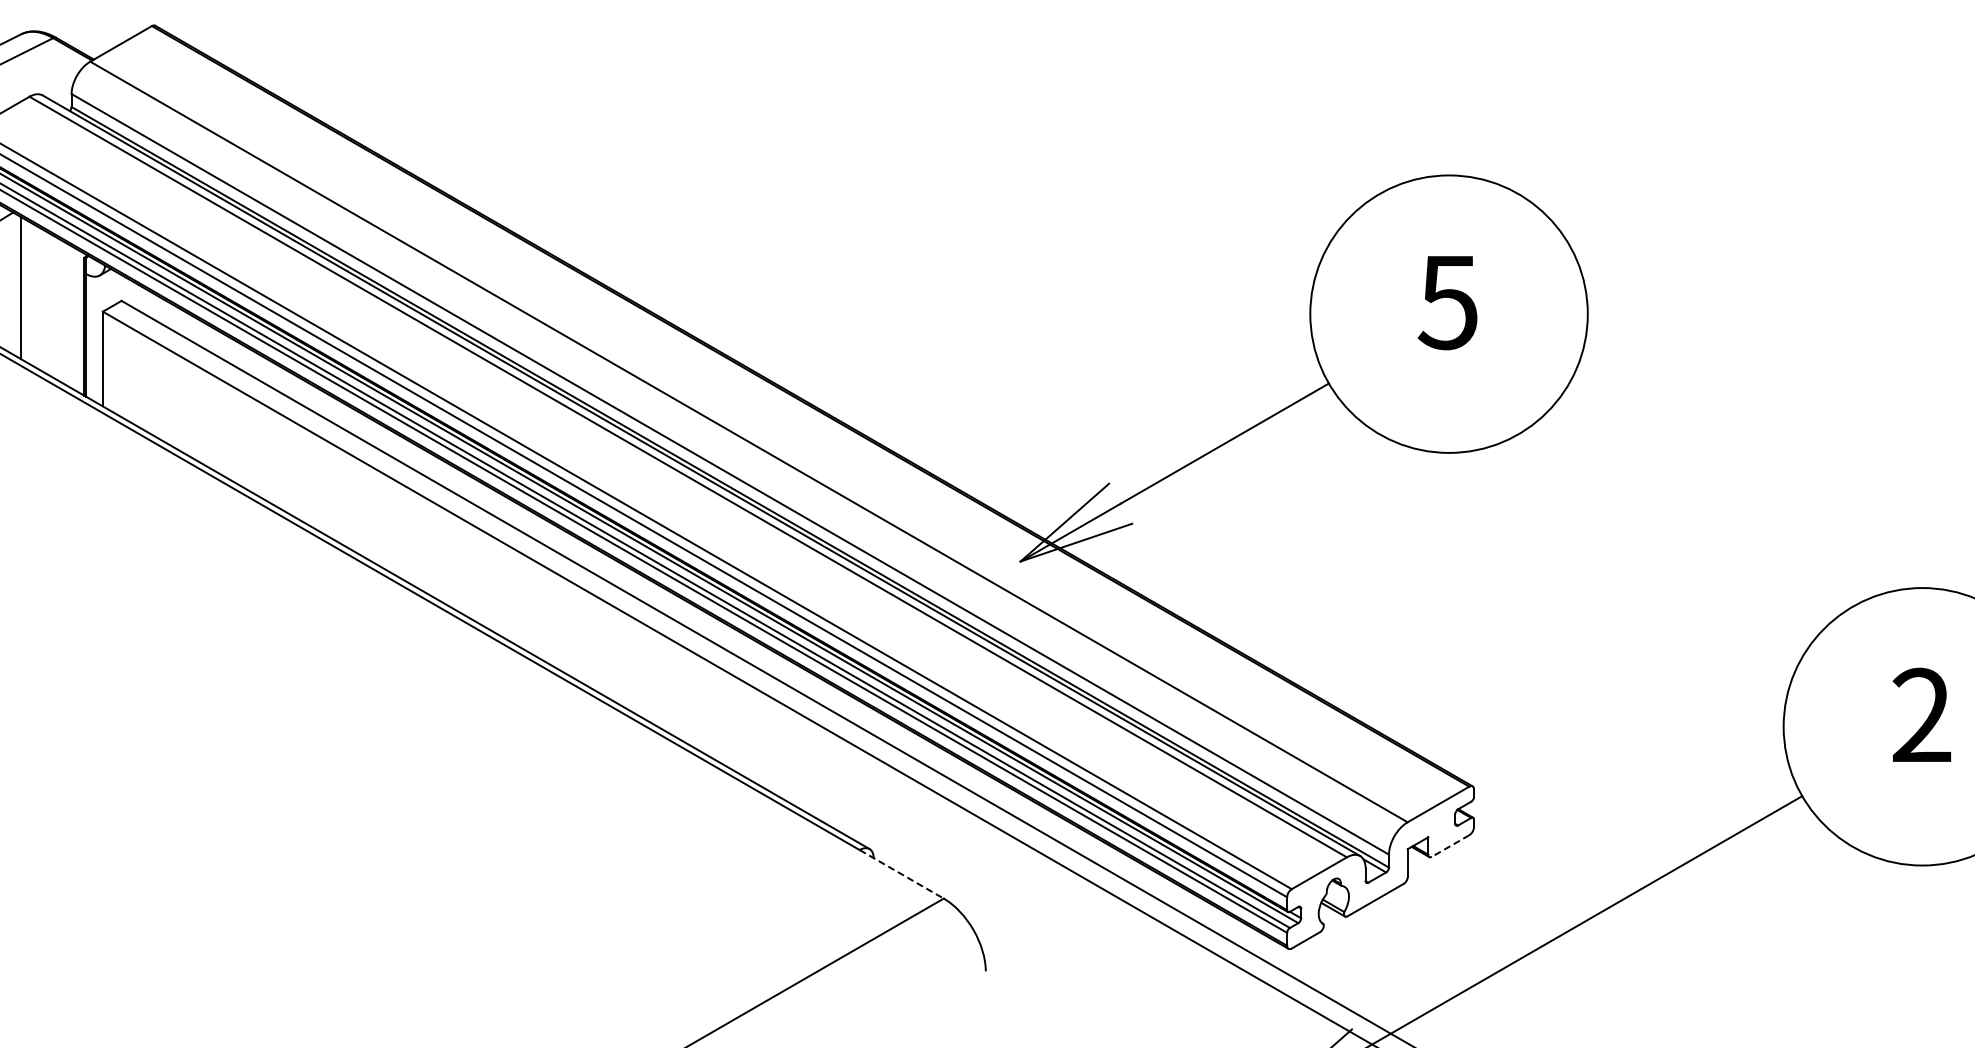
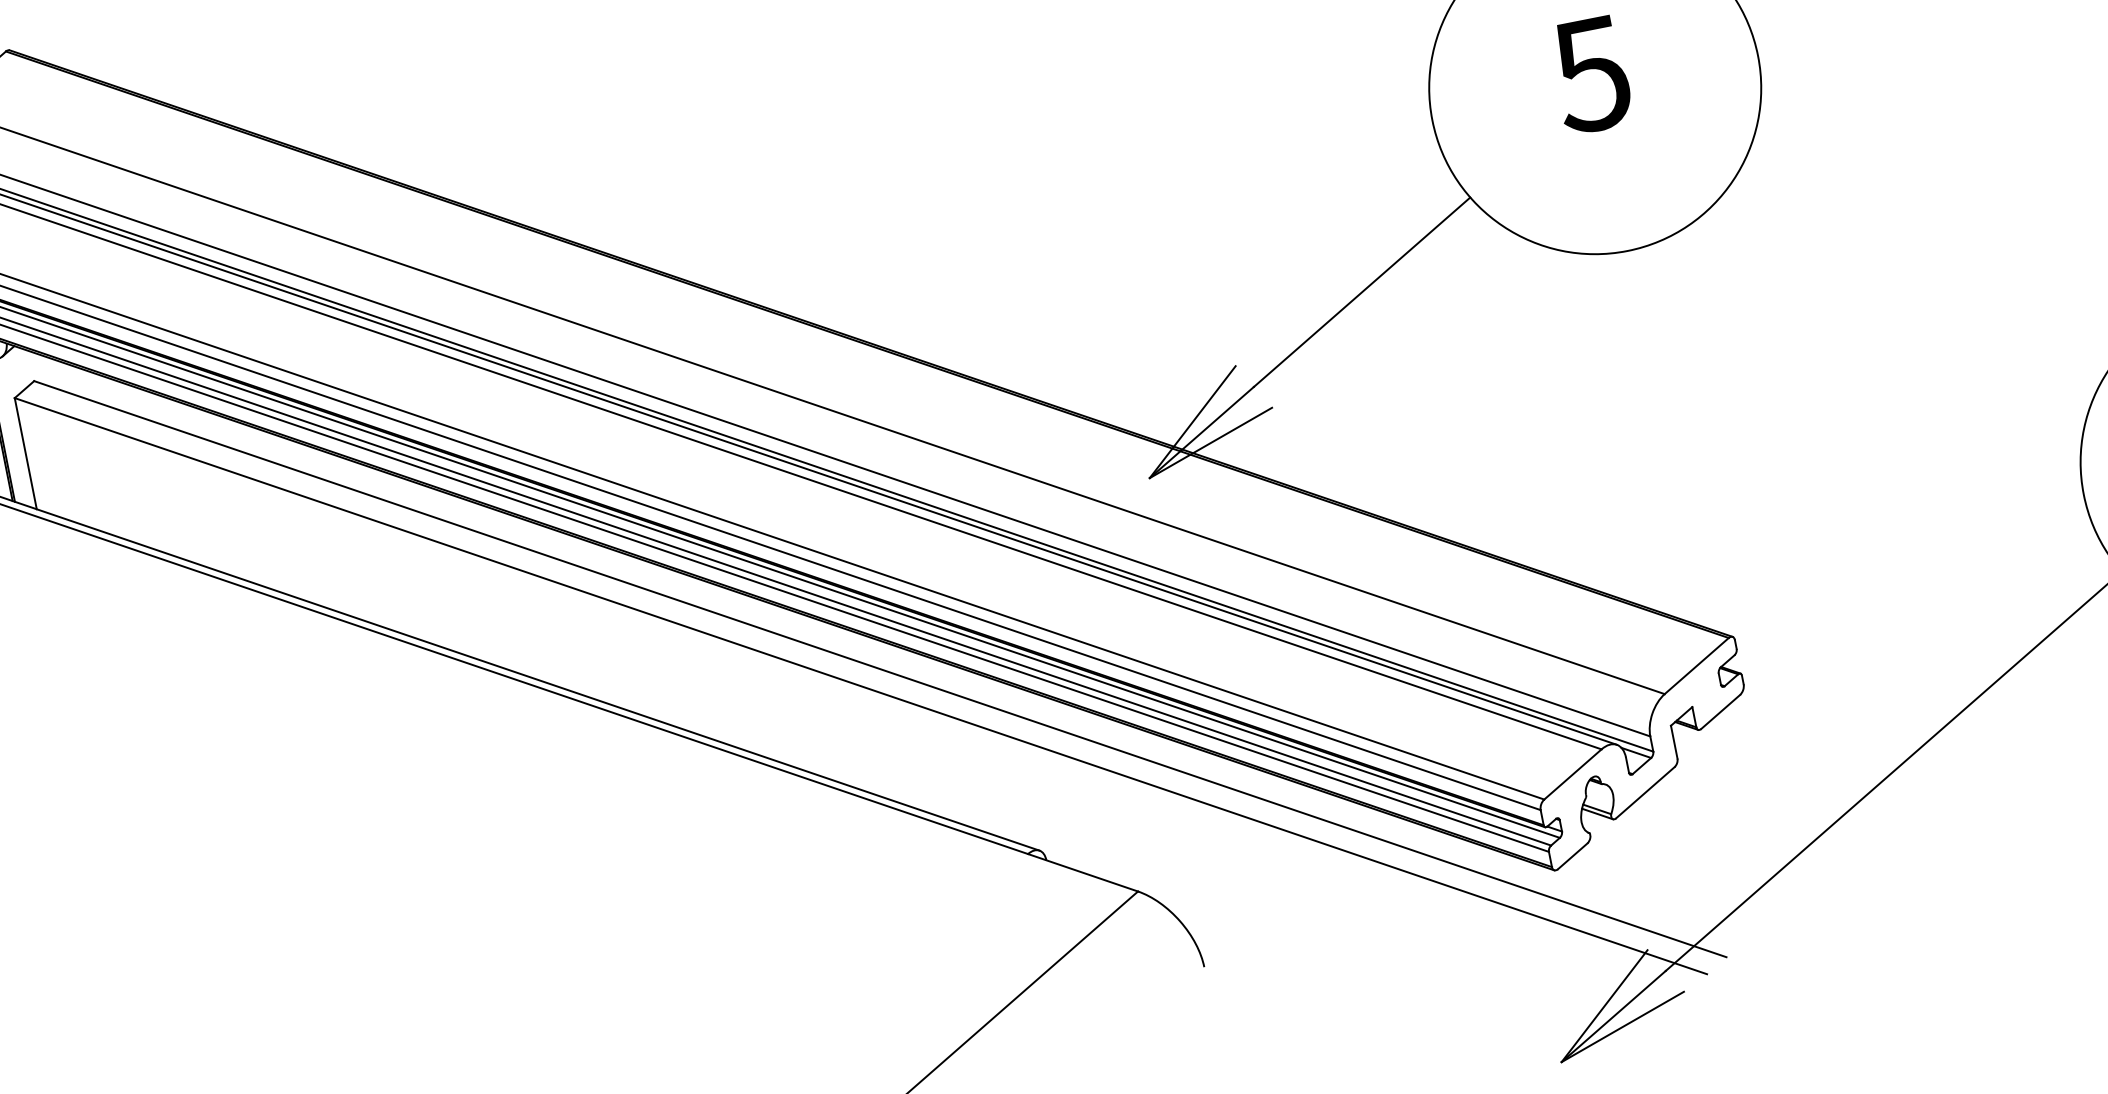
line: (1450, 846) -> (1720, 712), dashed -> solid
line: (901, 874) -> (1082, 873), dashed -> solid

